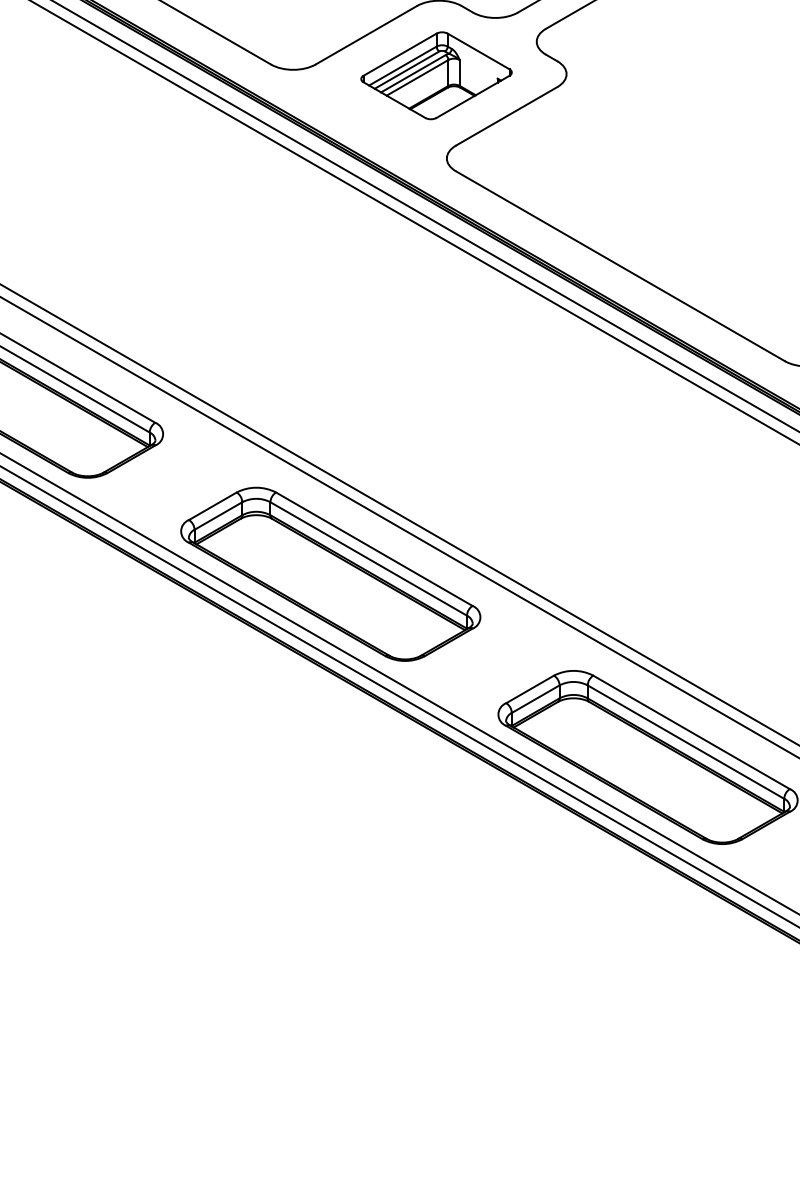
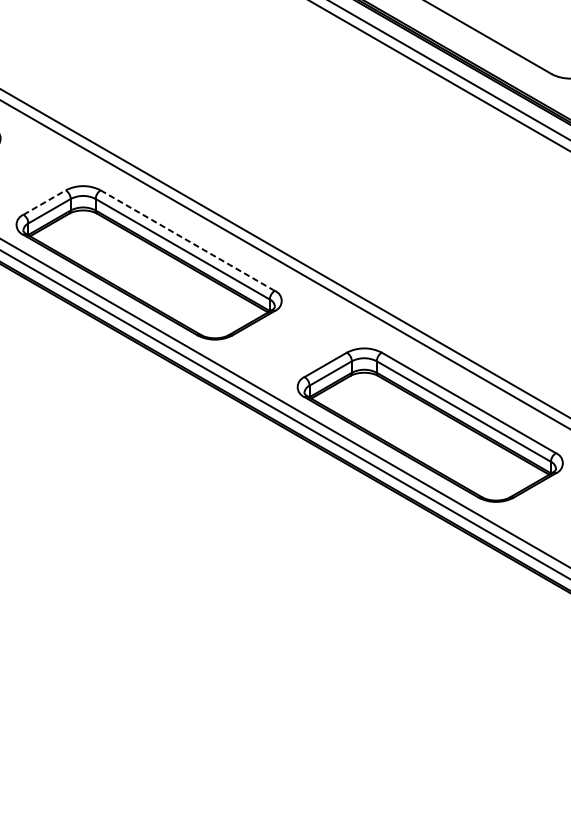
line: (212, 506) -> (44, 202), solid -> dashed
line: (374, 549) -> (187, 240), solid -> dashed

